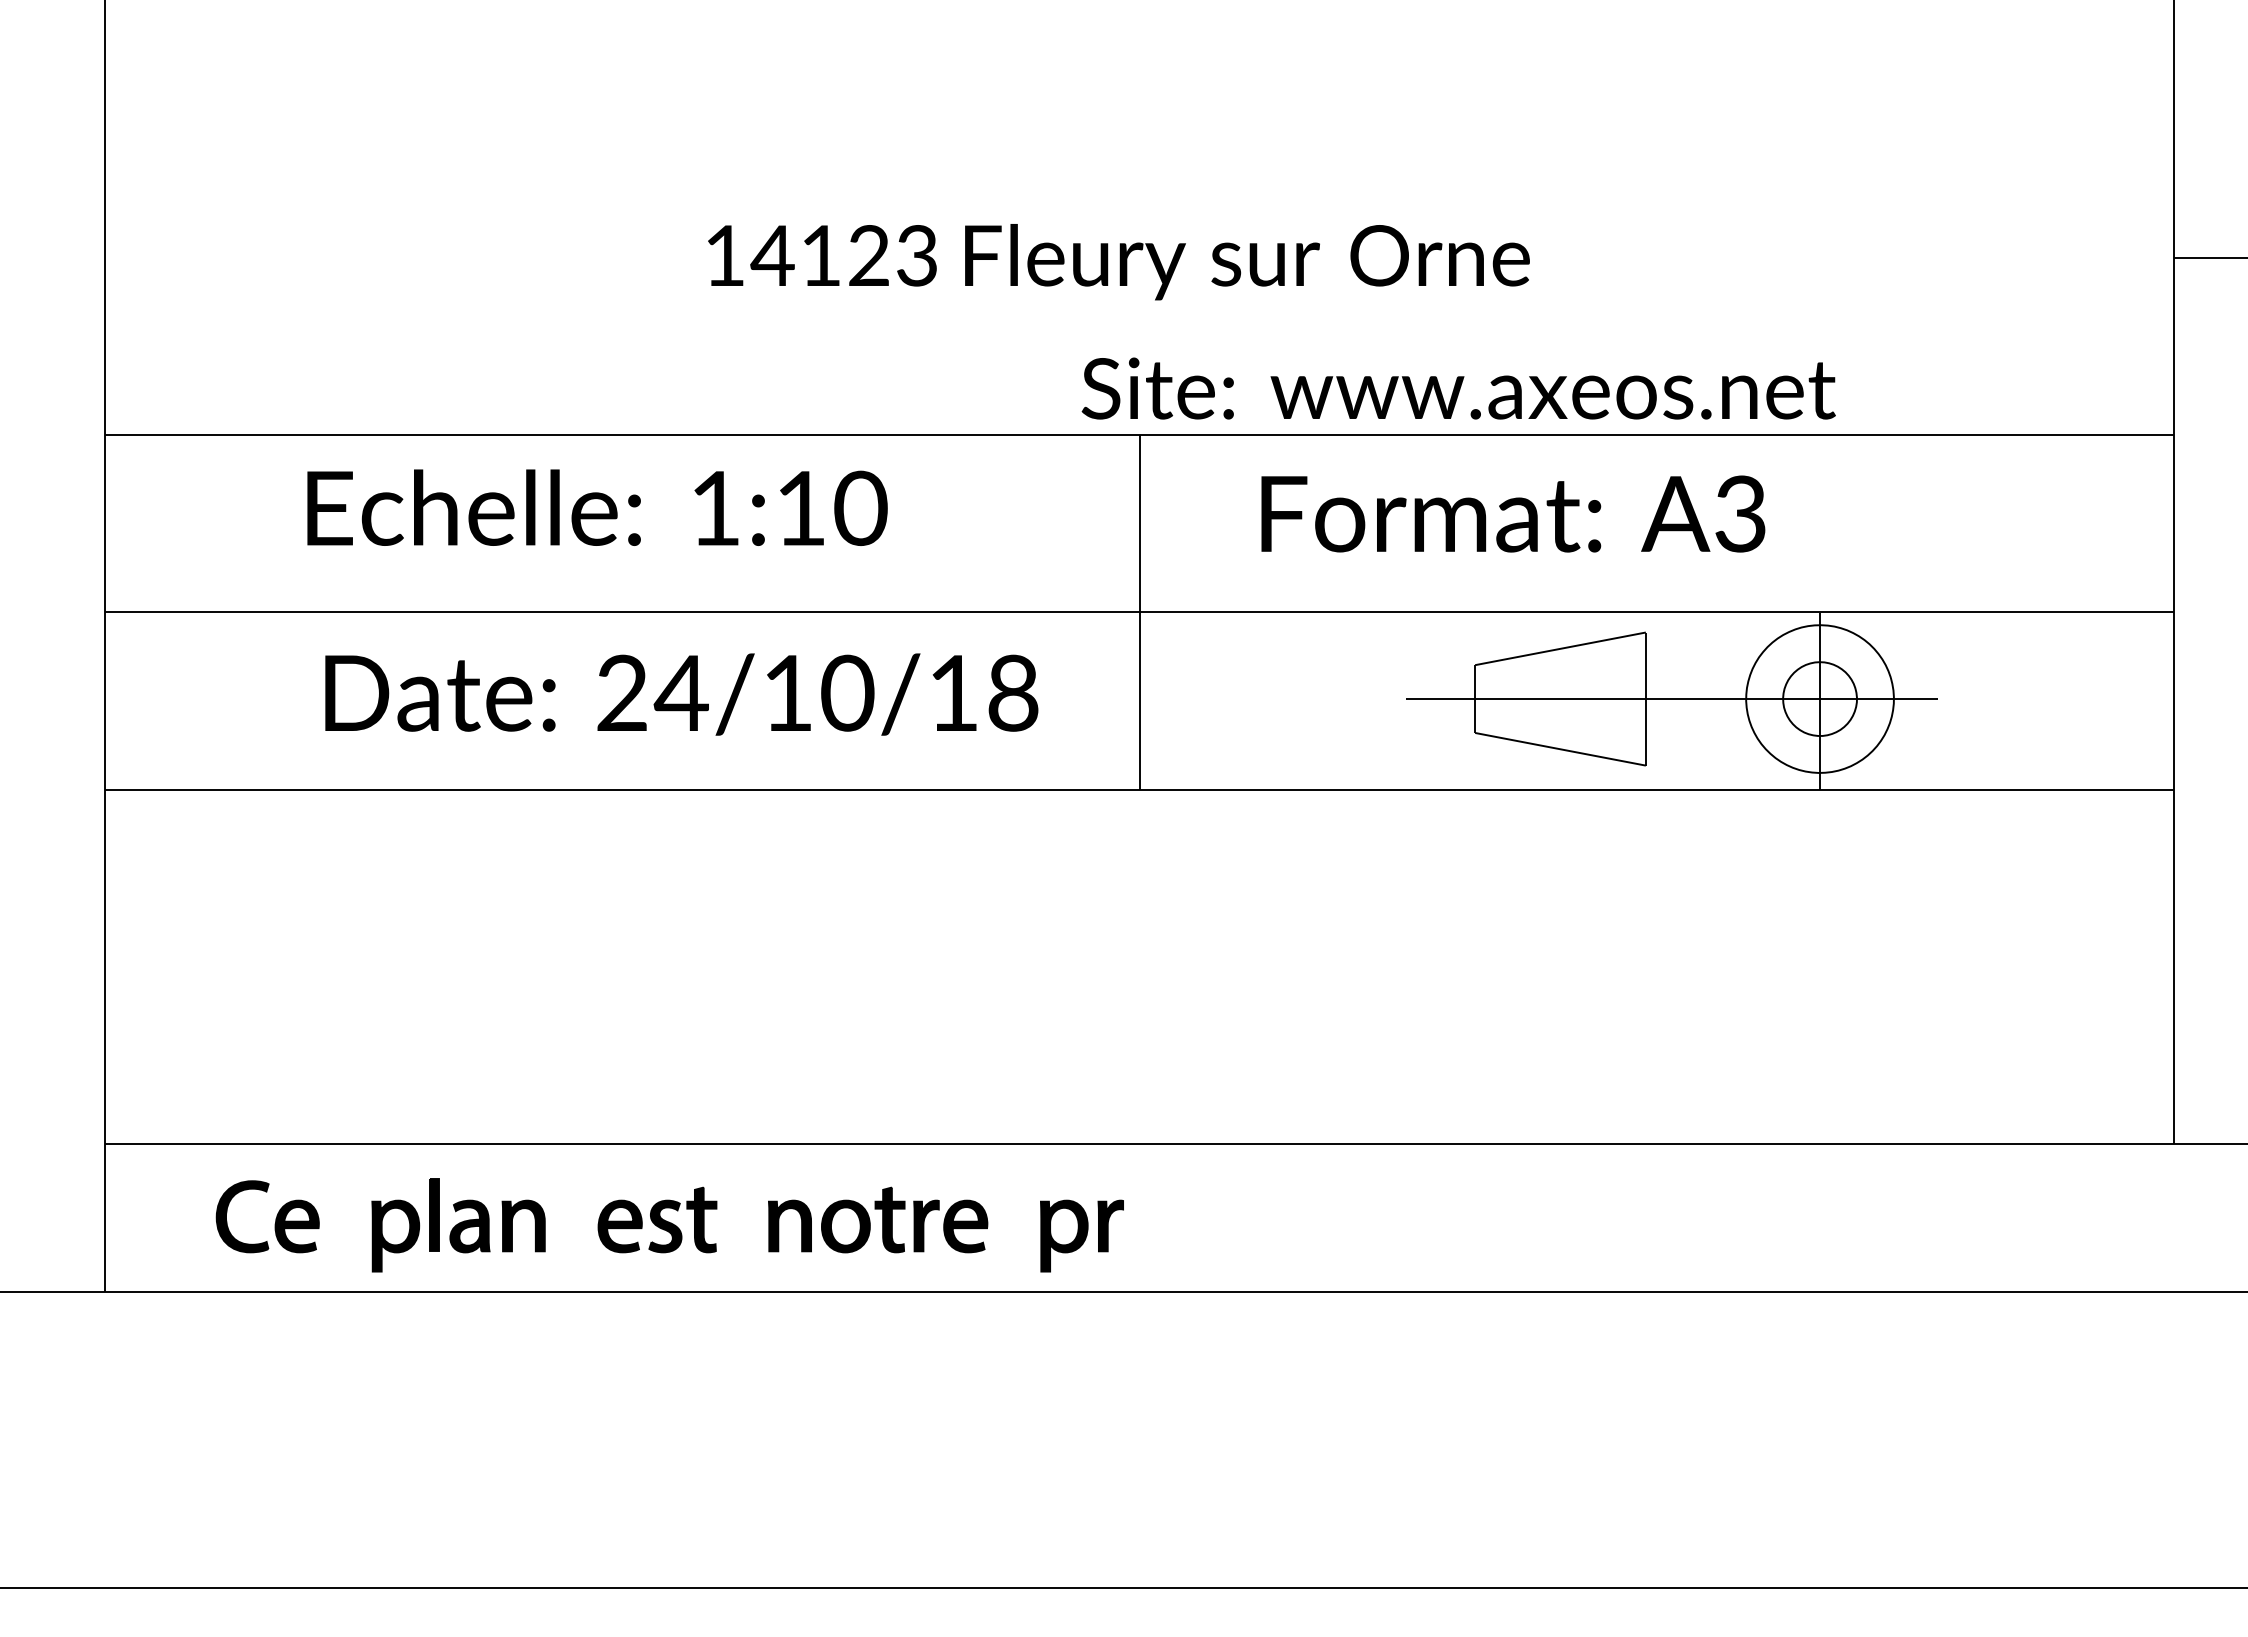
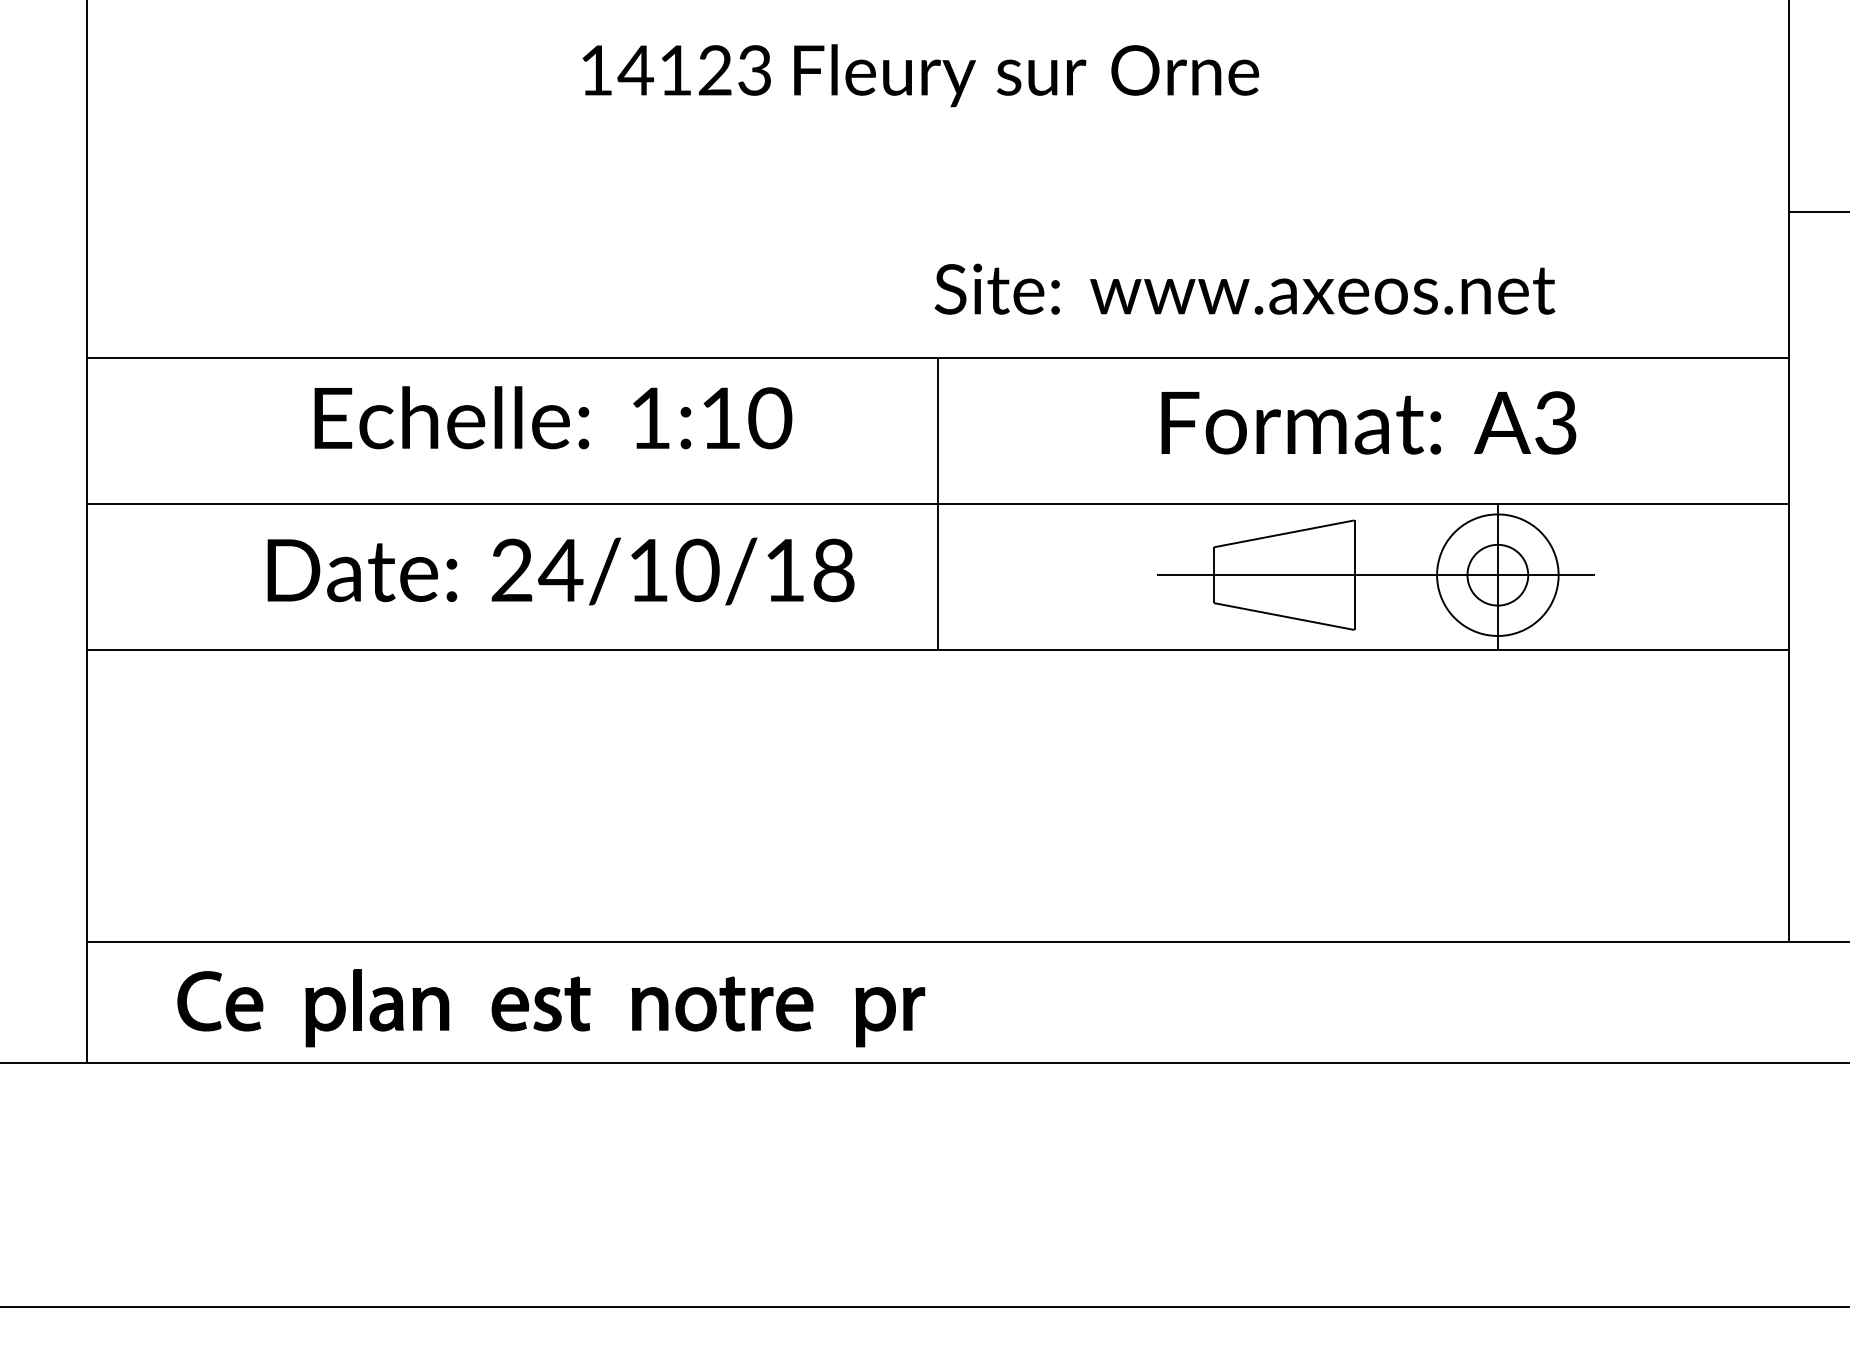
text: (1118, 262) -> (920, 76), moved
text: (1458, 388) -> (1244, 289), moved
text: (597, 507) -> (553, 417), moved
text: (1513, 513) -> (1369, 422), moved

